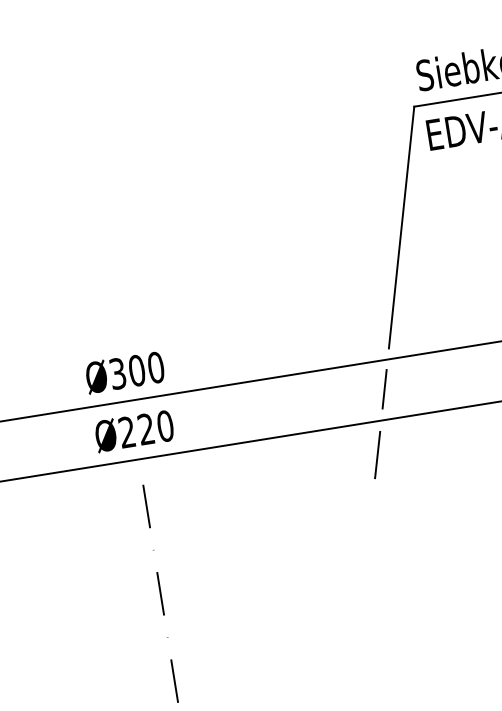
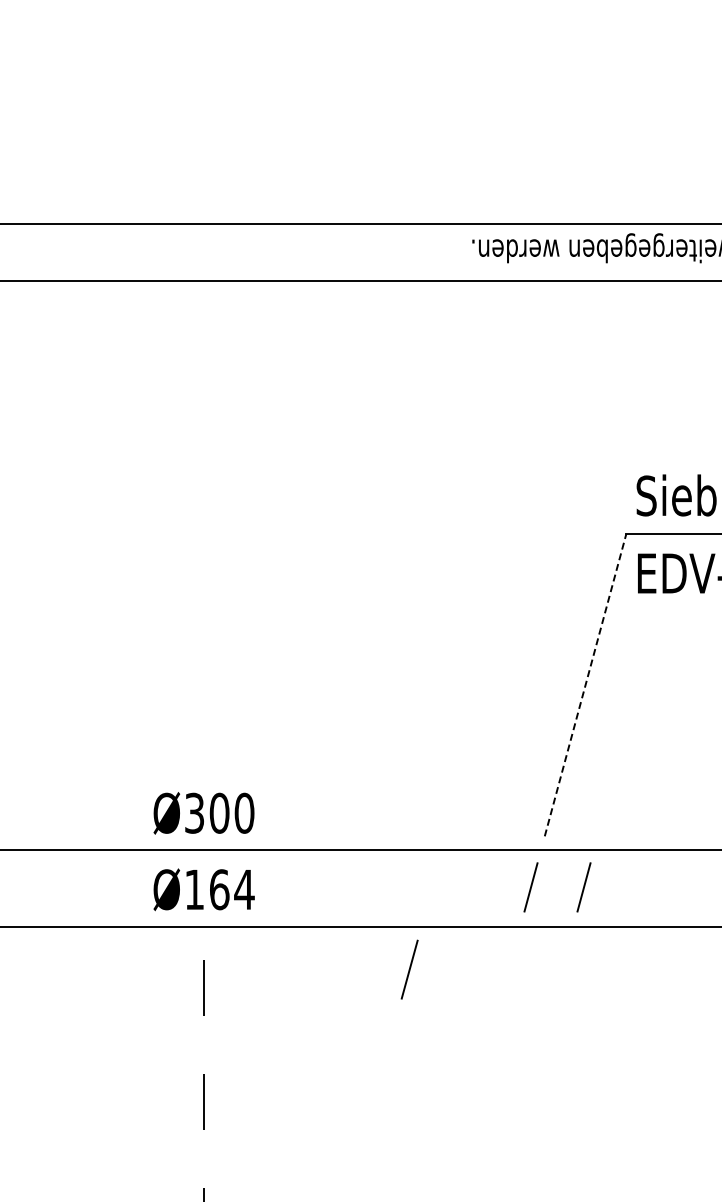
line: (401, 227) -> (585, 685), solid -> dashed
line: (424, 382) -> (583, 887), added
text: (146, 429) -> (219, 889), Ø220 -> Ø164
line: (377, 454) -> (409, 969), moved

